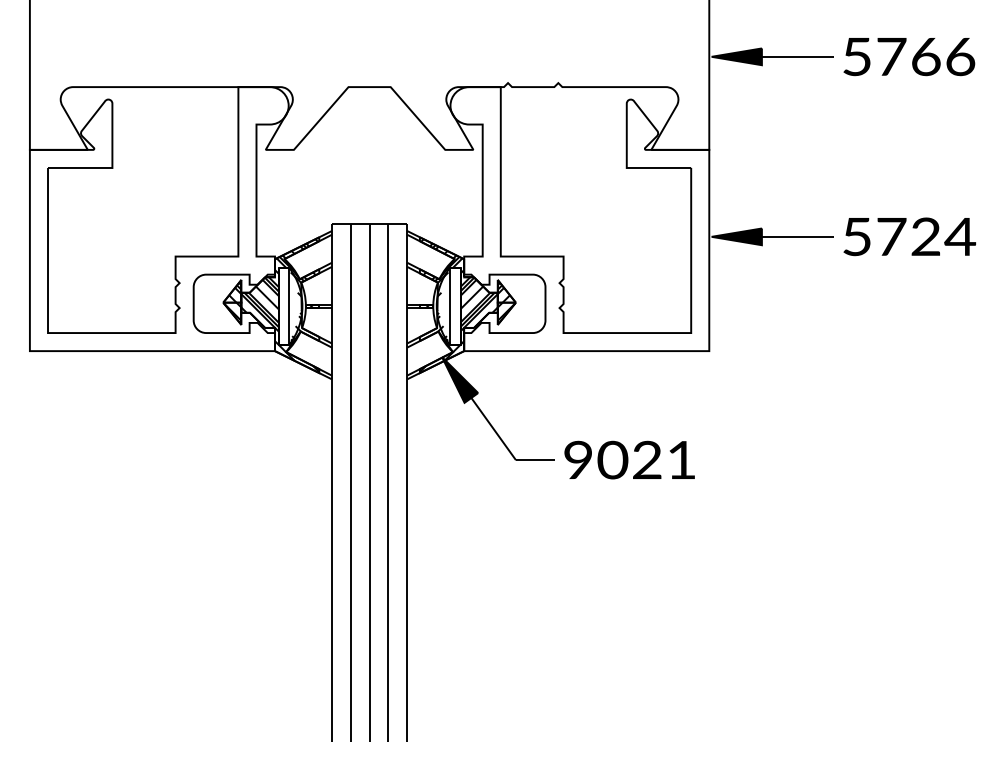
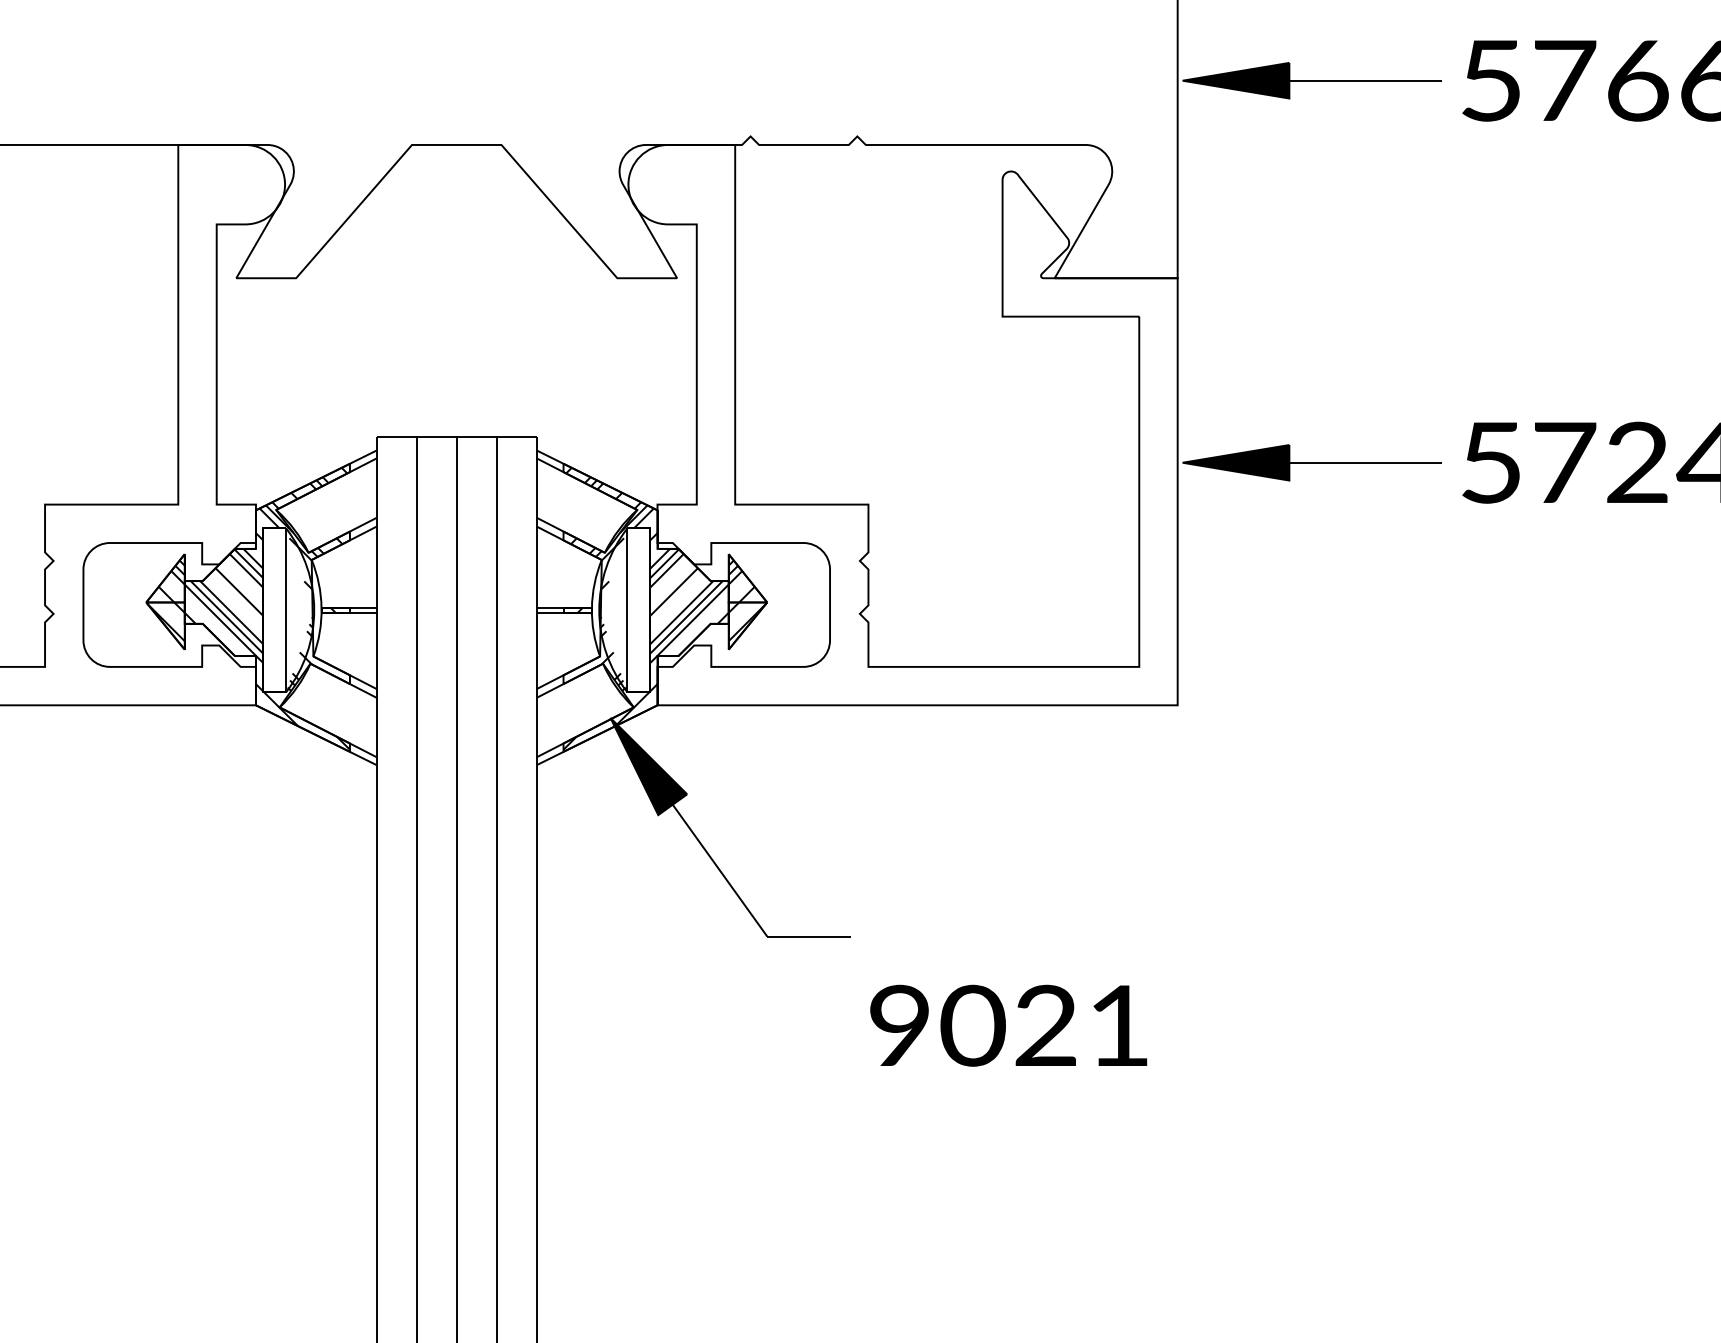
text: (629, 459) -> (1008, 1024), moved

